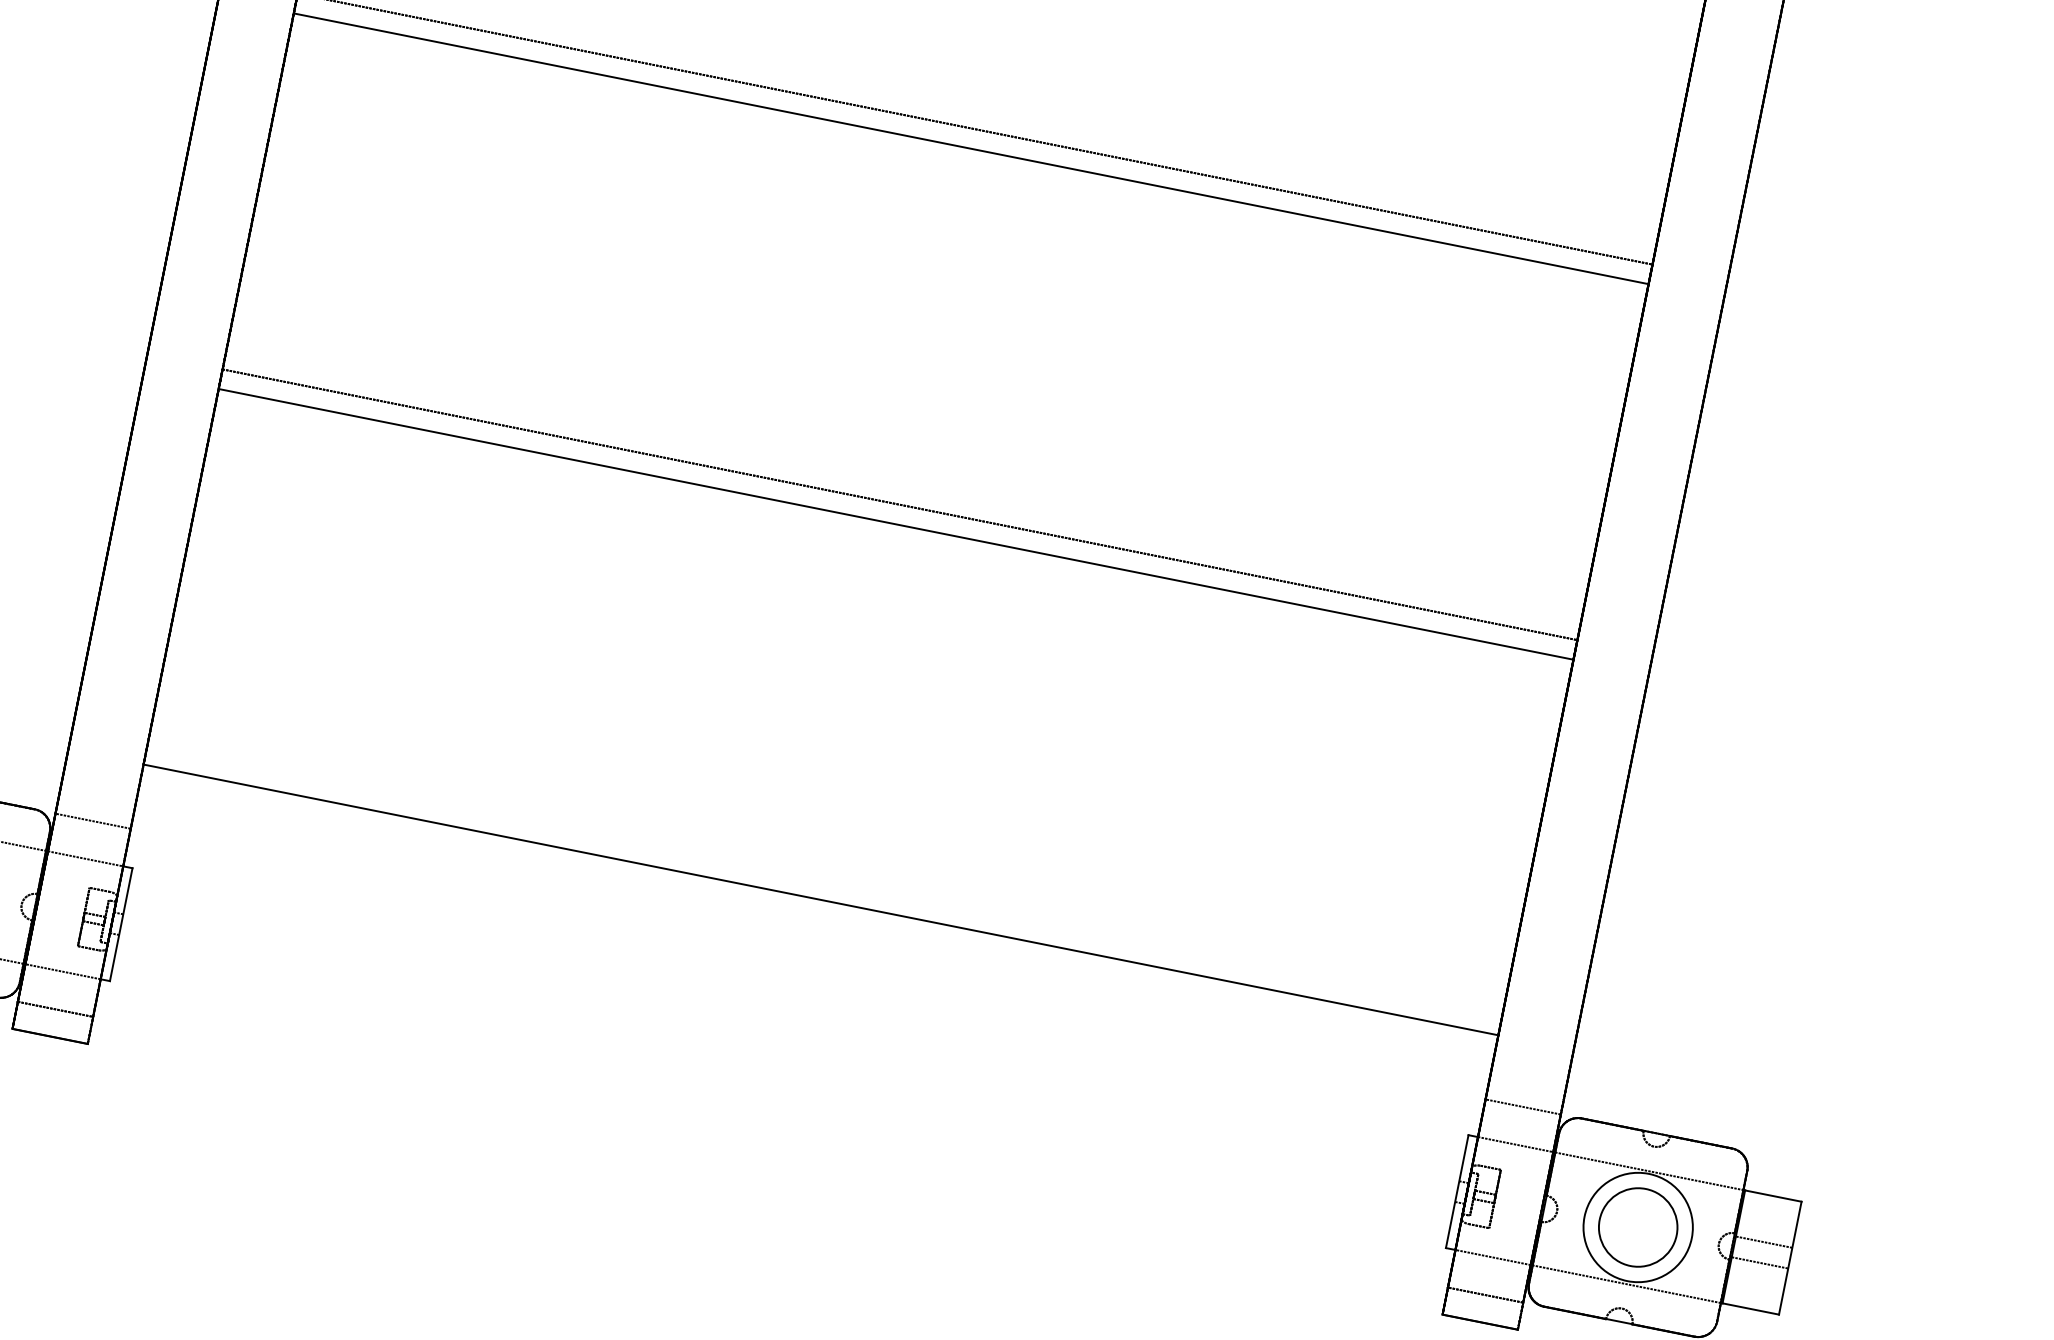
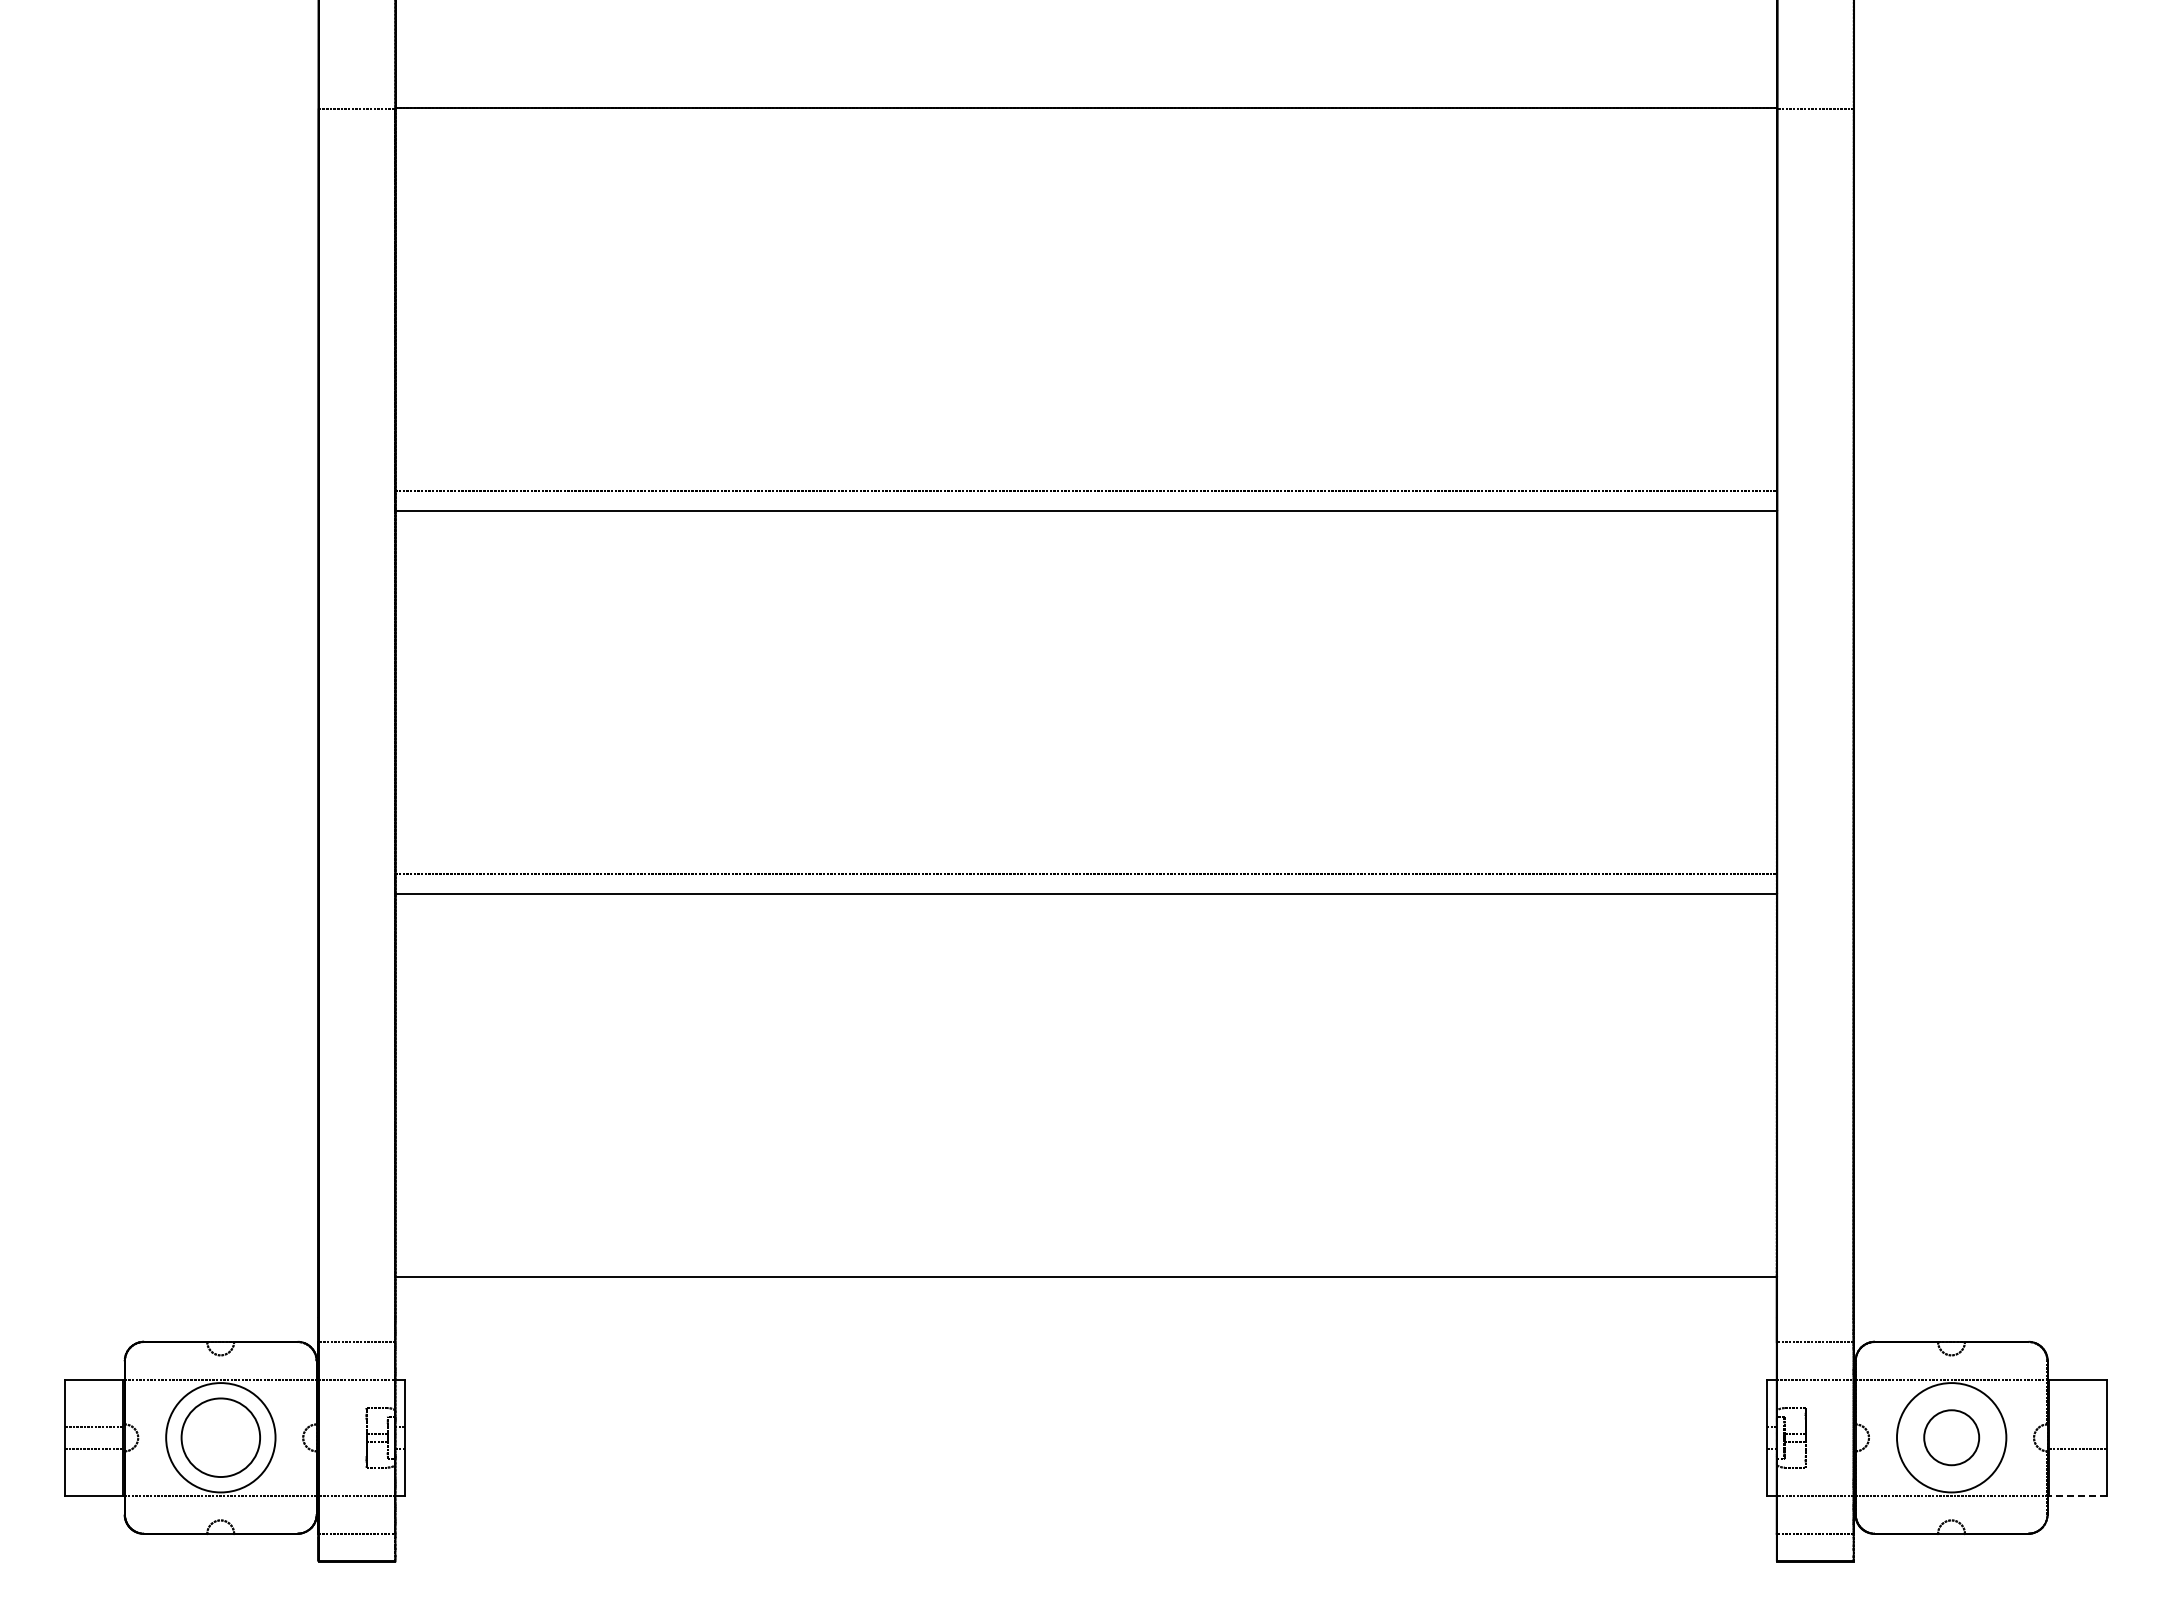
circle: (1638, 1227) -> (1951, 1437), size x0.7
line: (1763, 1242) -> (2077, 1427), removed
line: (1751, 1308) -> (2078, 1495), solid -> dashed

